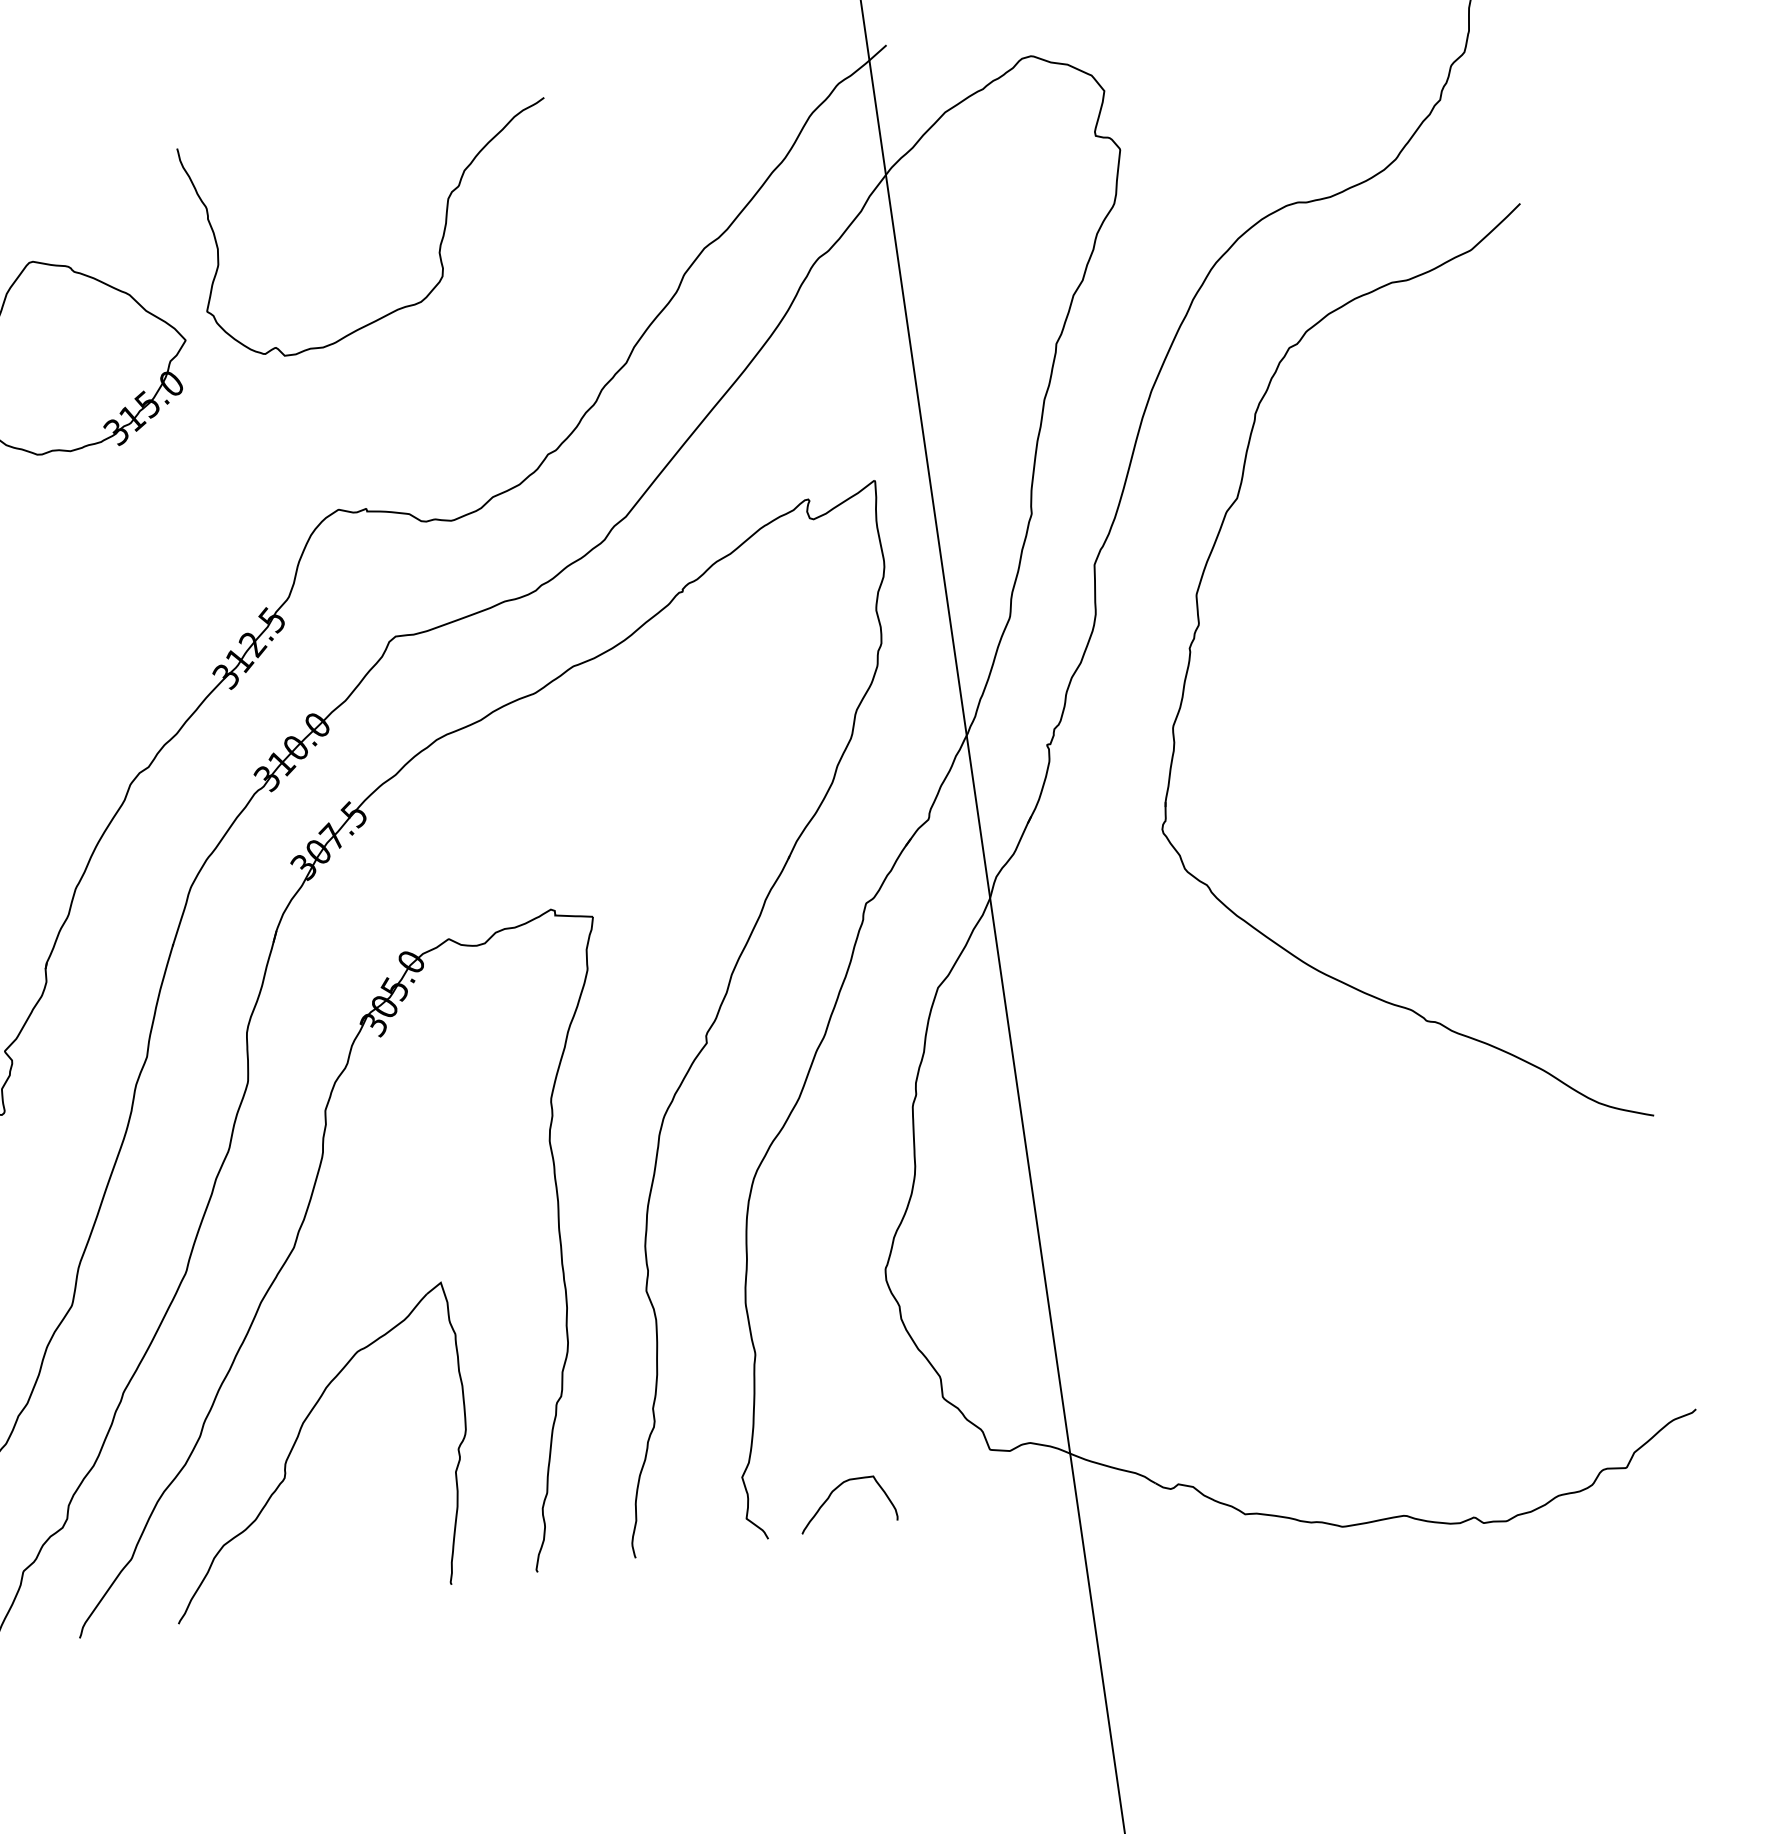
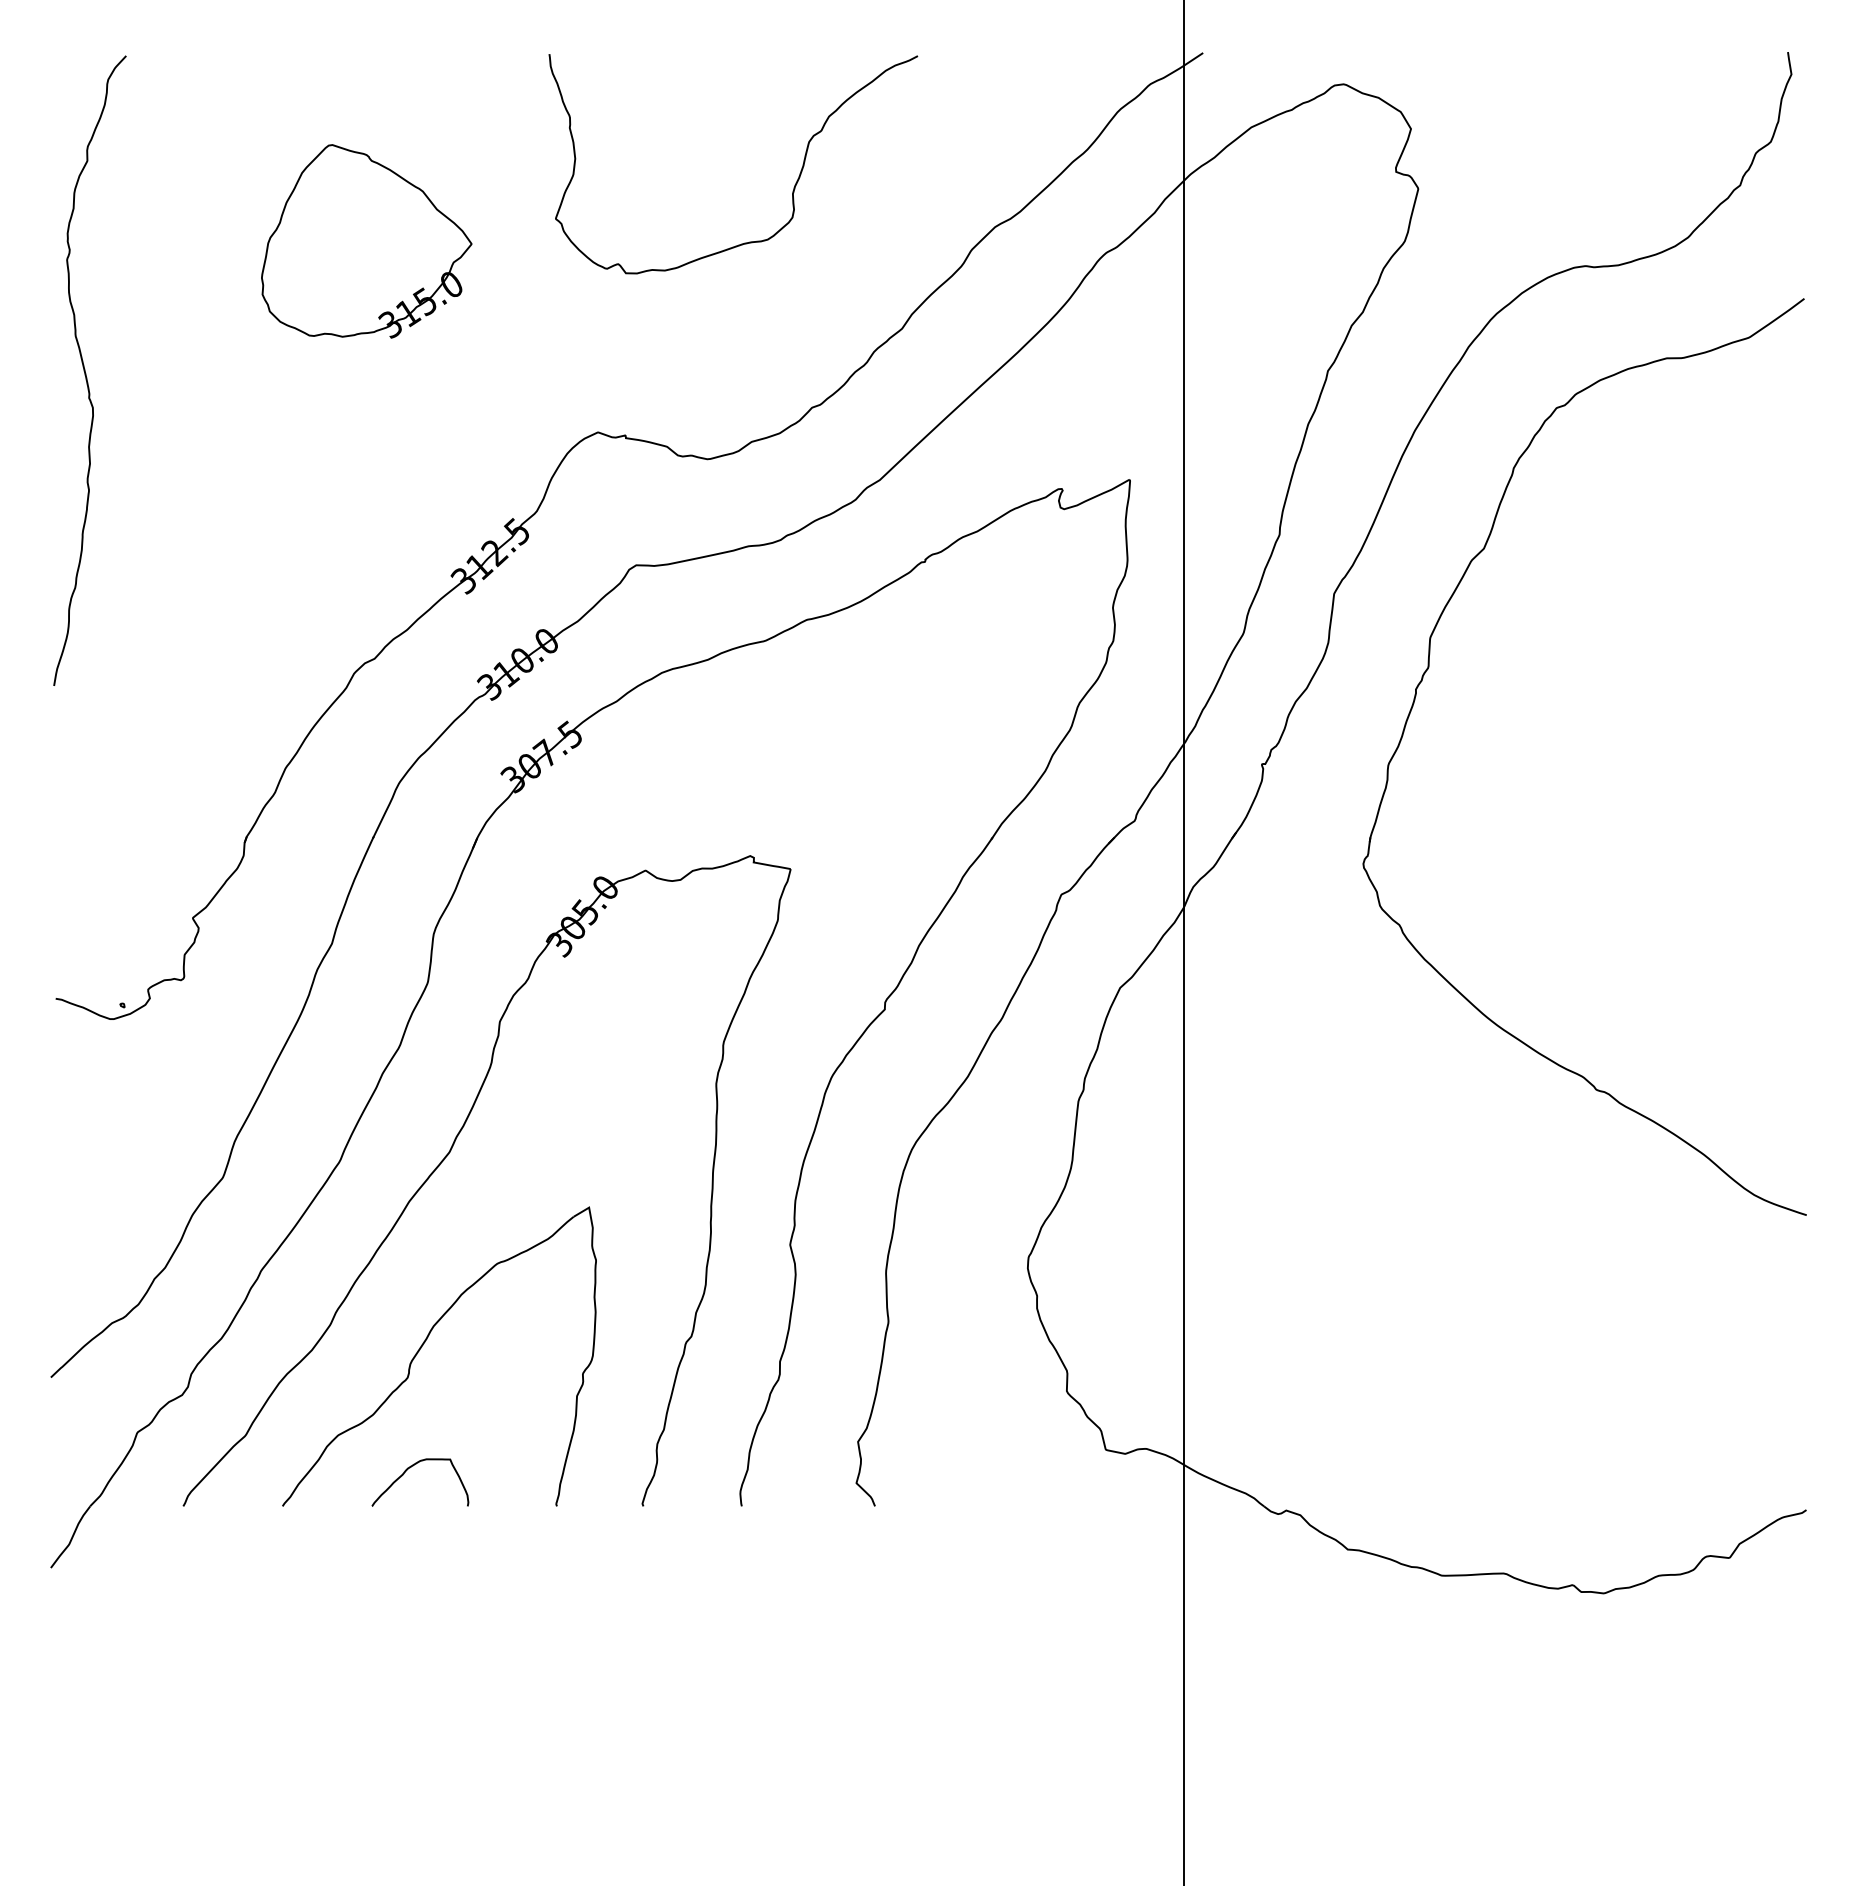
curve: (439, 246) -> (793, 187), moved
curve: (835, 1491) -> (410, 1468), moved

